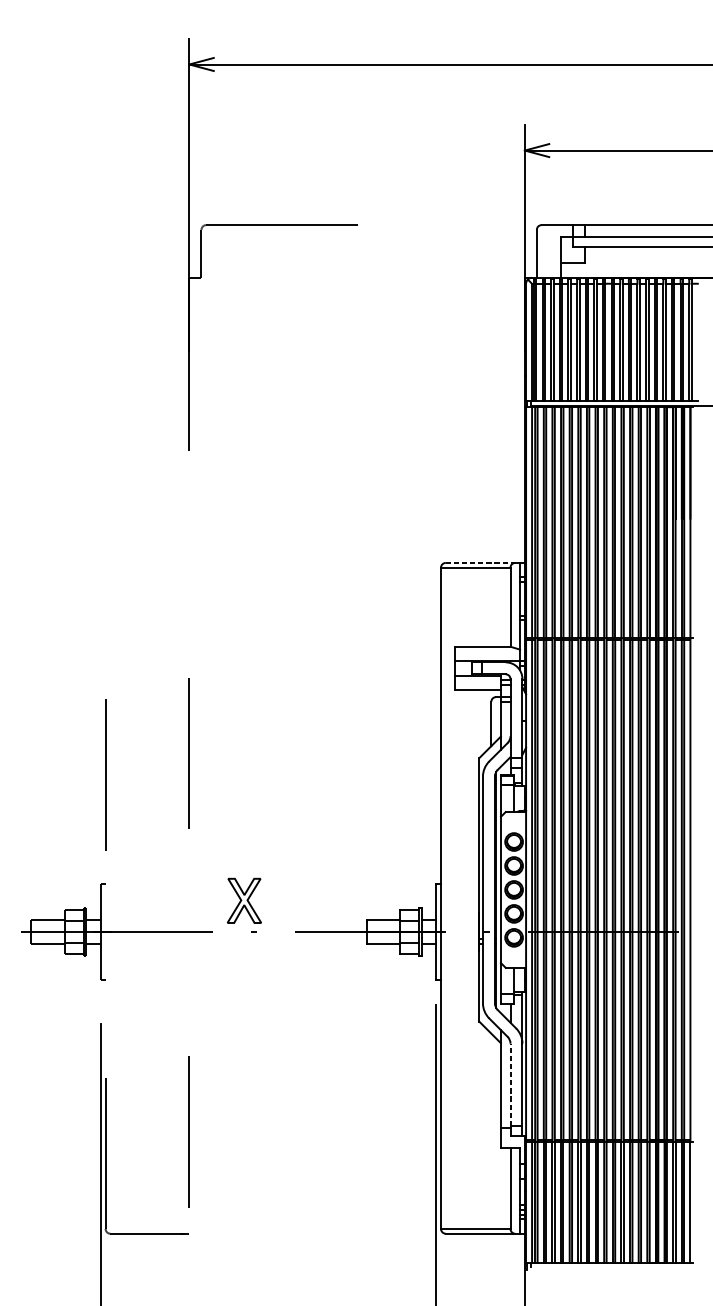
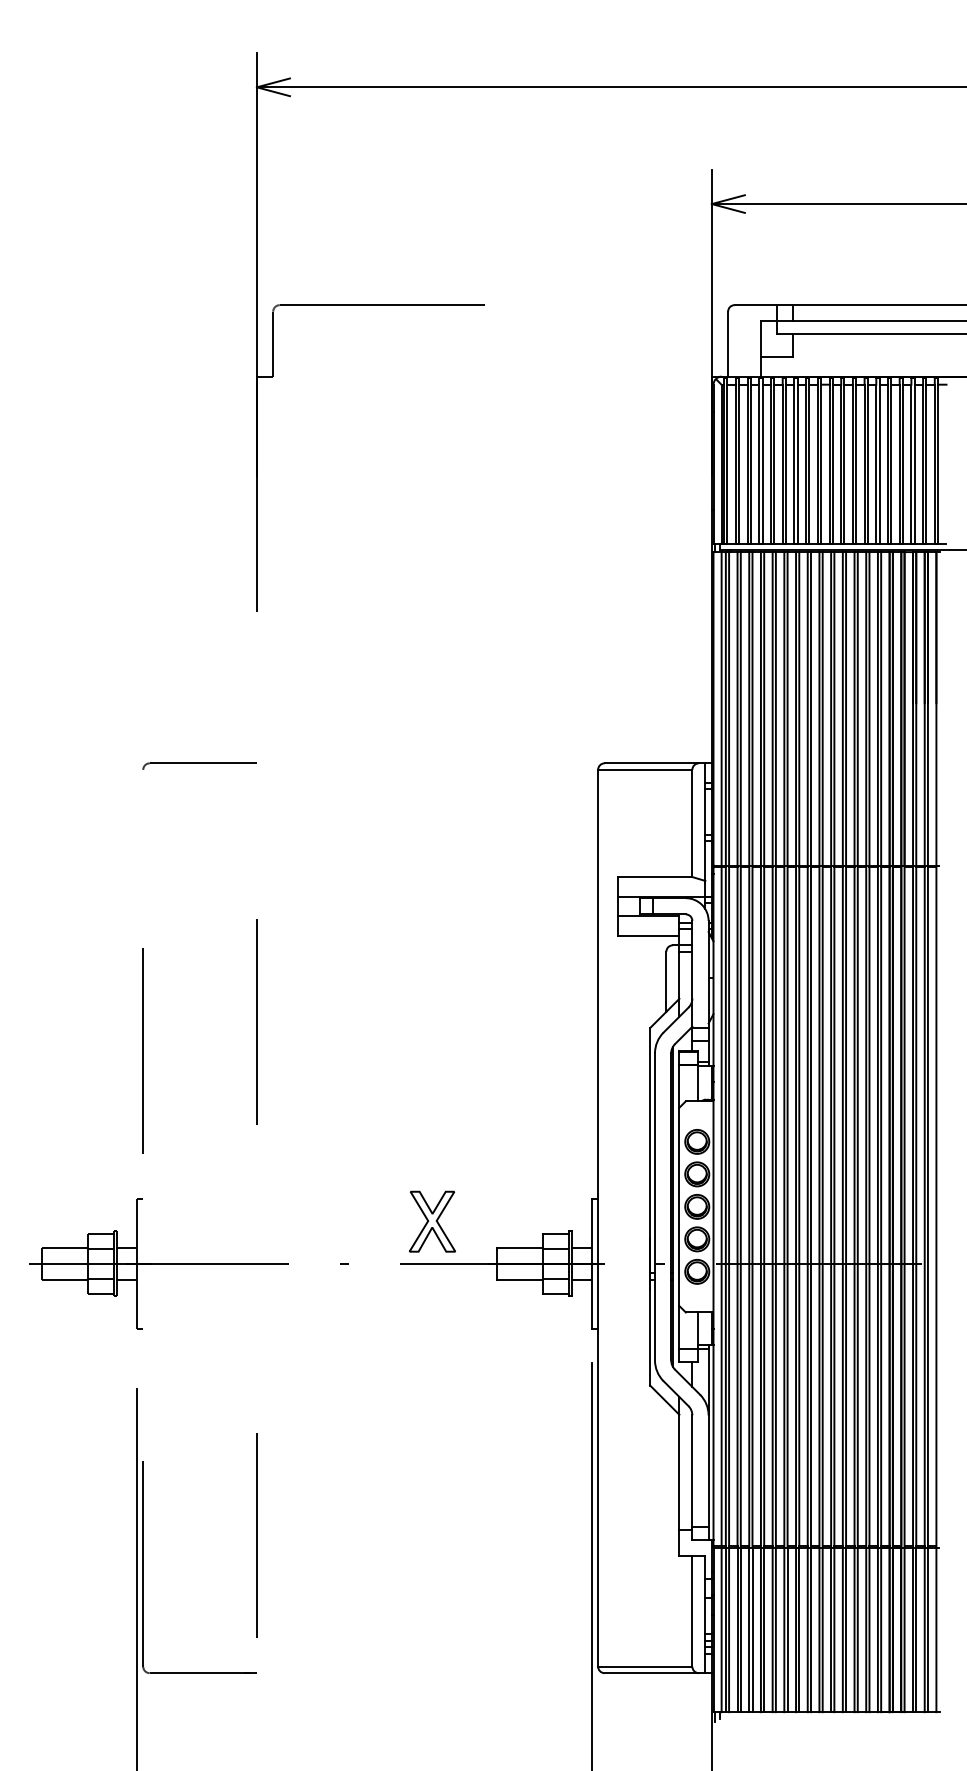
line: (481, 563) -> (652, 763), dashed -> solid
part: (147, 564) -> (199, 765), added
part: (244, 900) -> (432, 1221), moved
line: (510, 1085) -> (692, 1471), dashed -> solid

